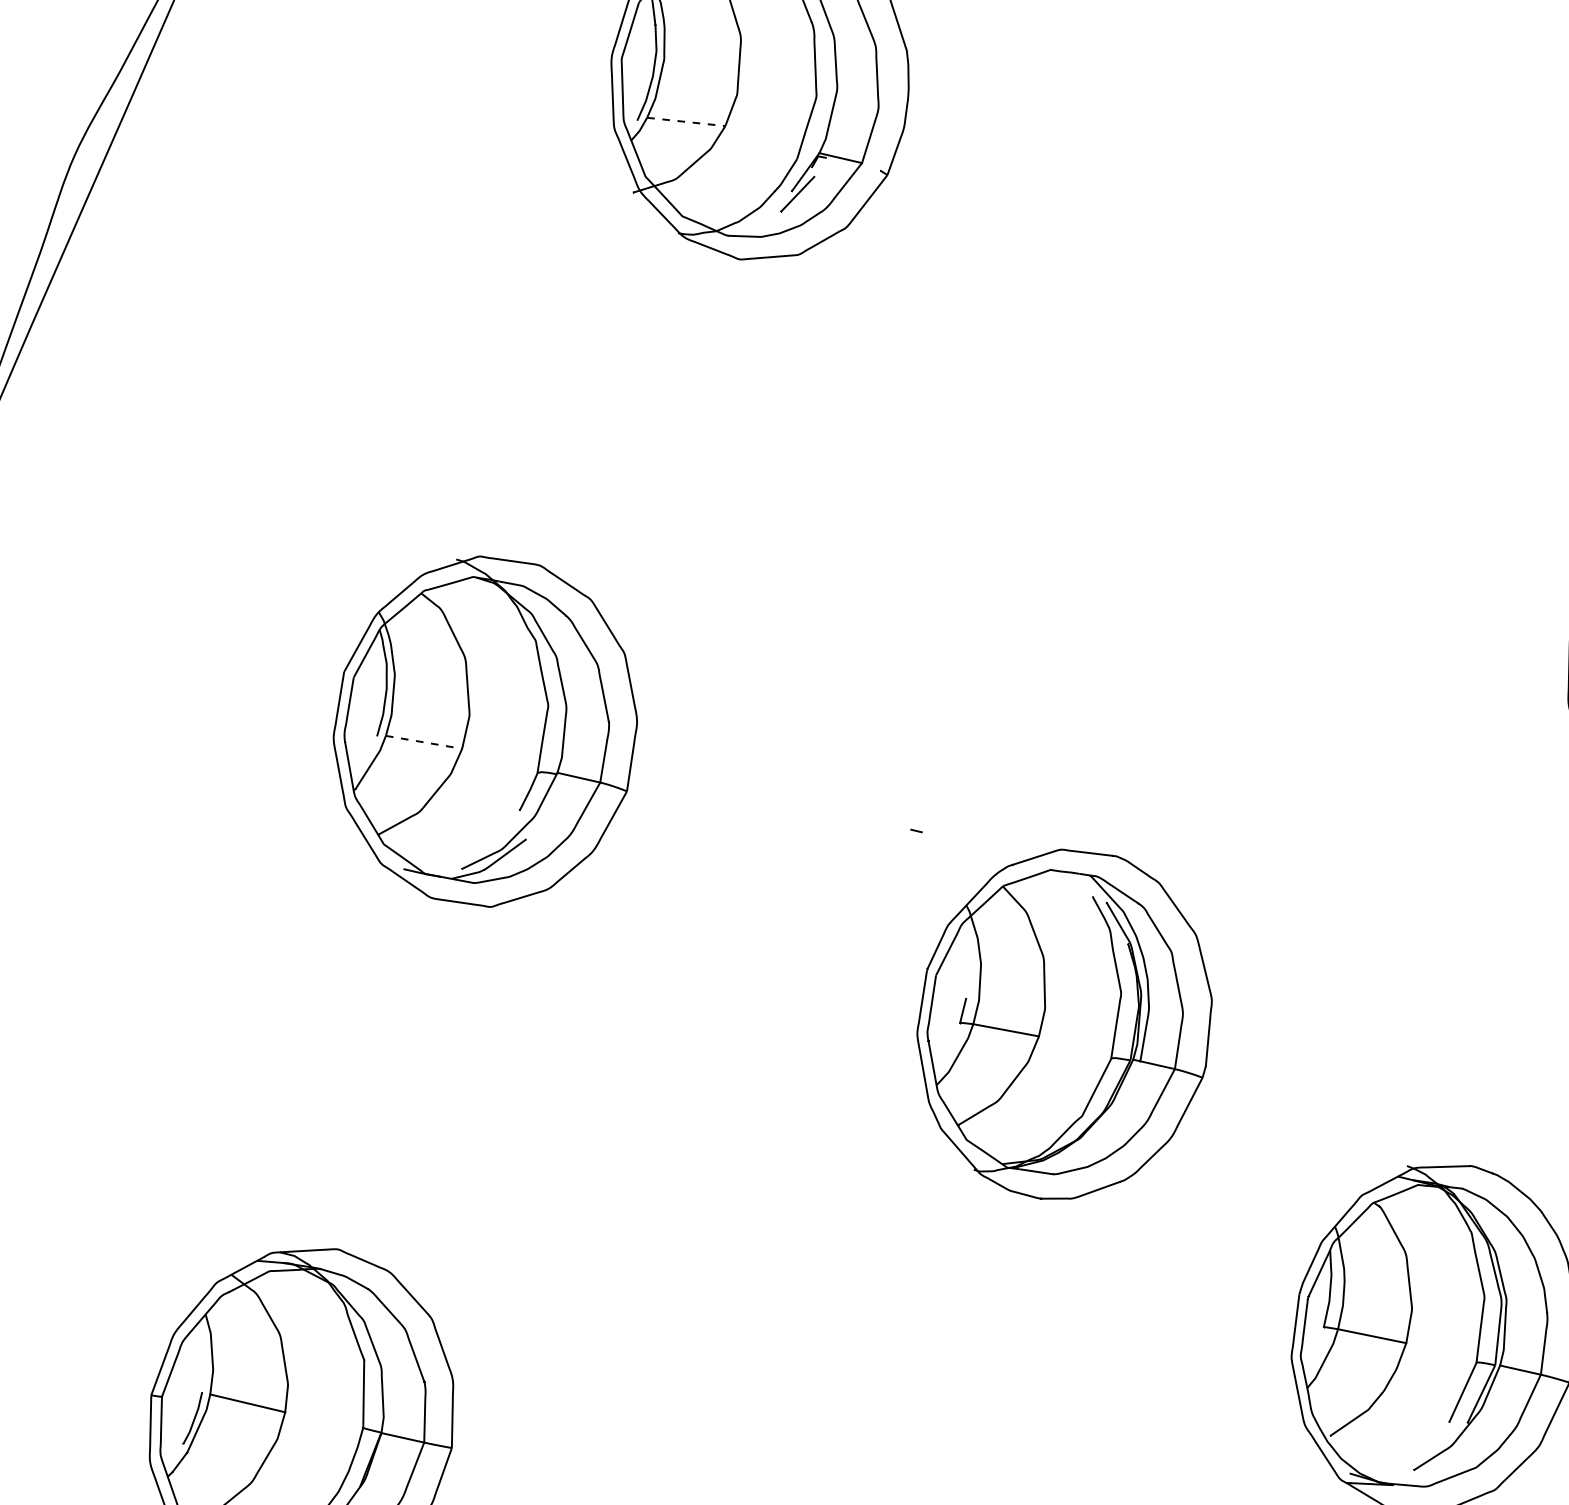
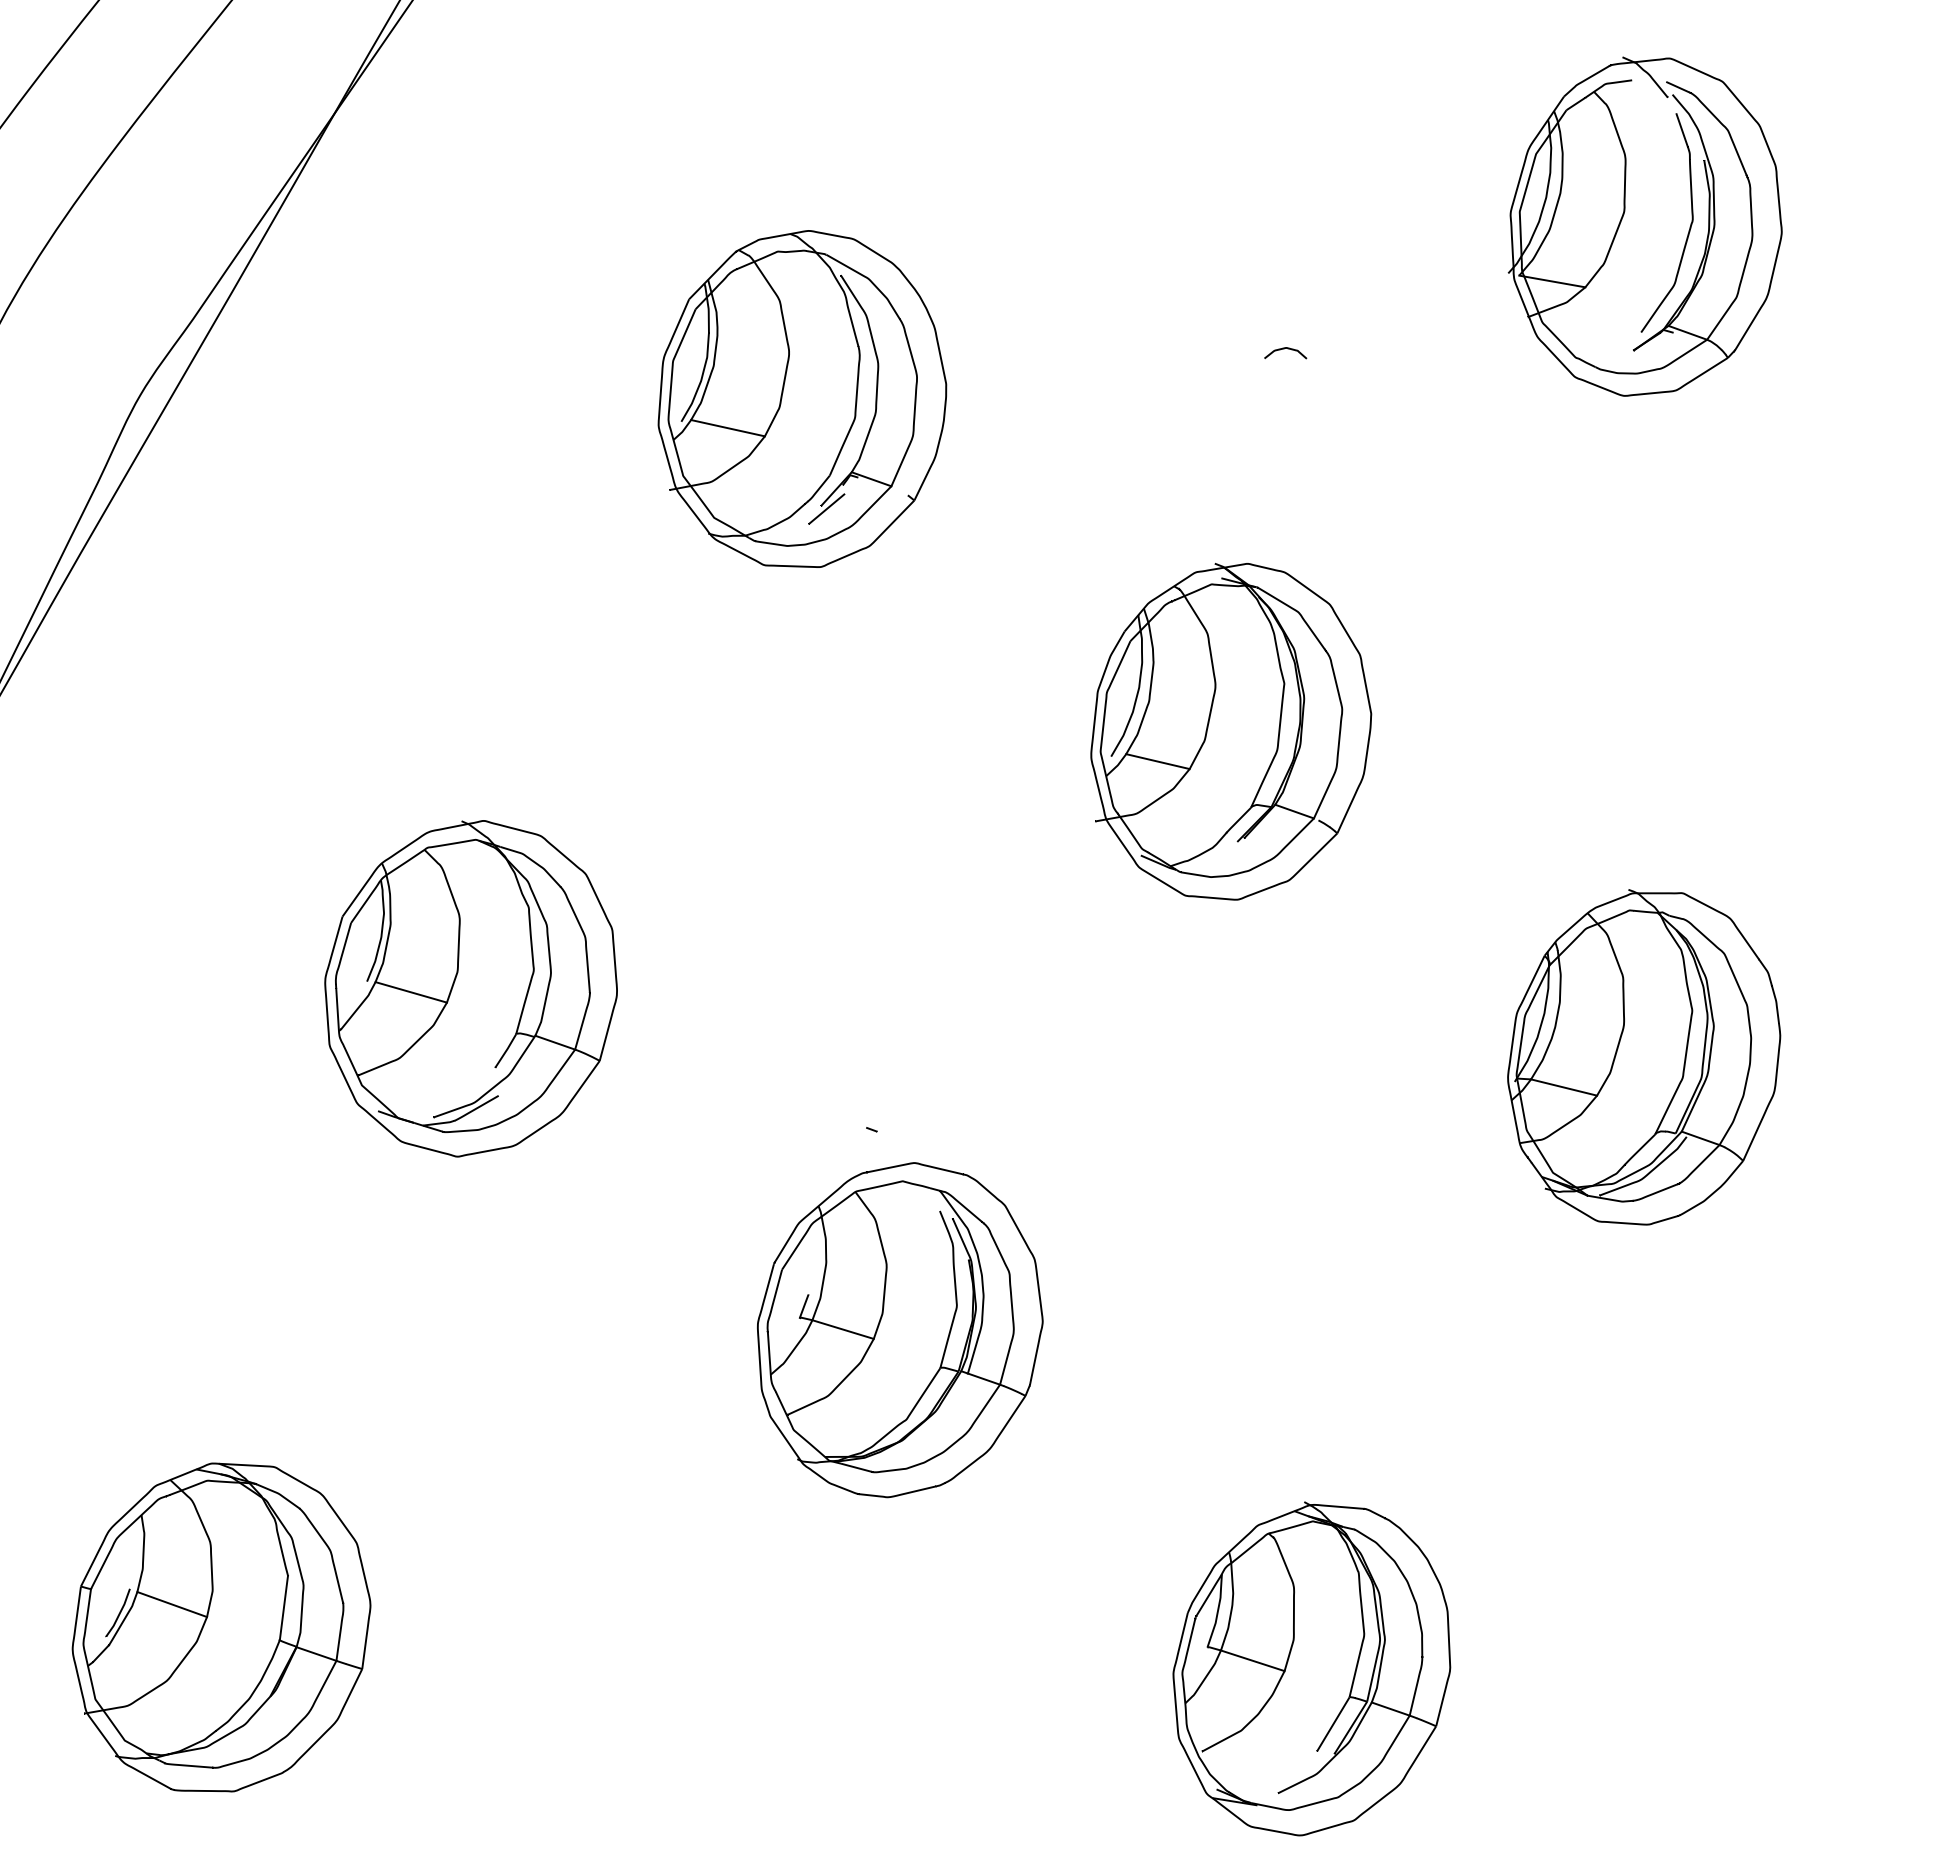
line: (686, 122) -> (728, 428), dashed -> solid
part: (1242, 377) -> (1231, 731), added
line: (424, 742) -> (411, 992), dashed -> solid
part: (1065, 1024) -> (900, 1330), moved

